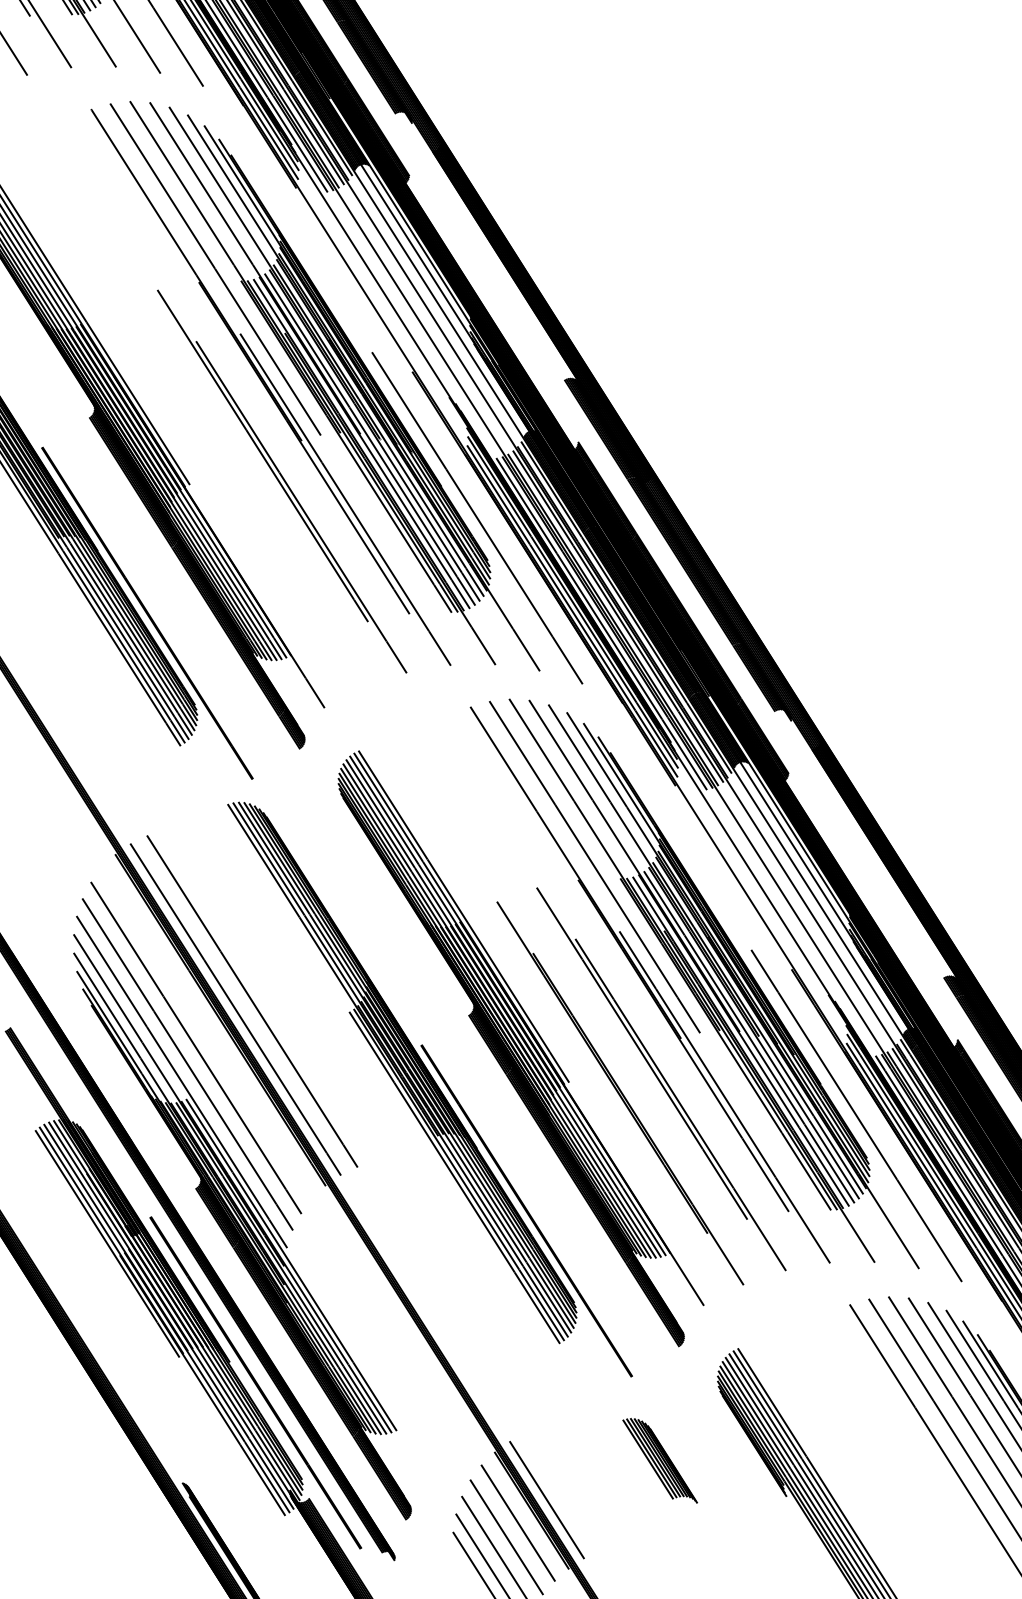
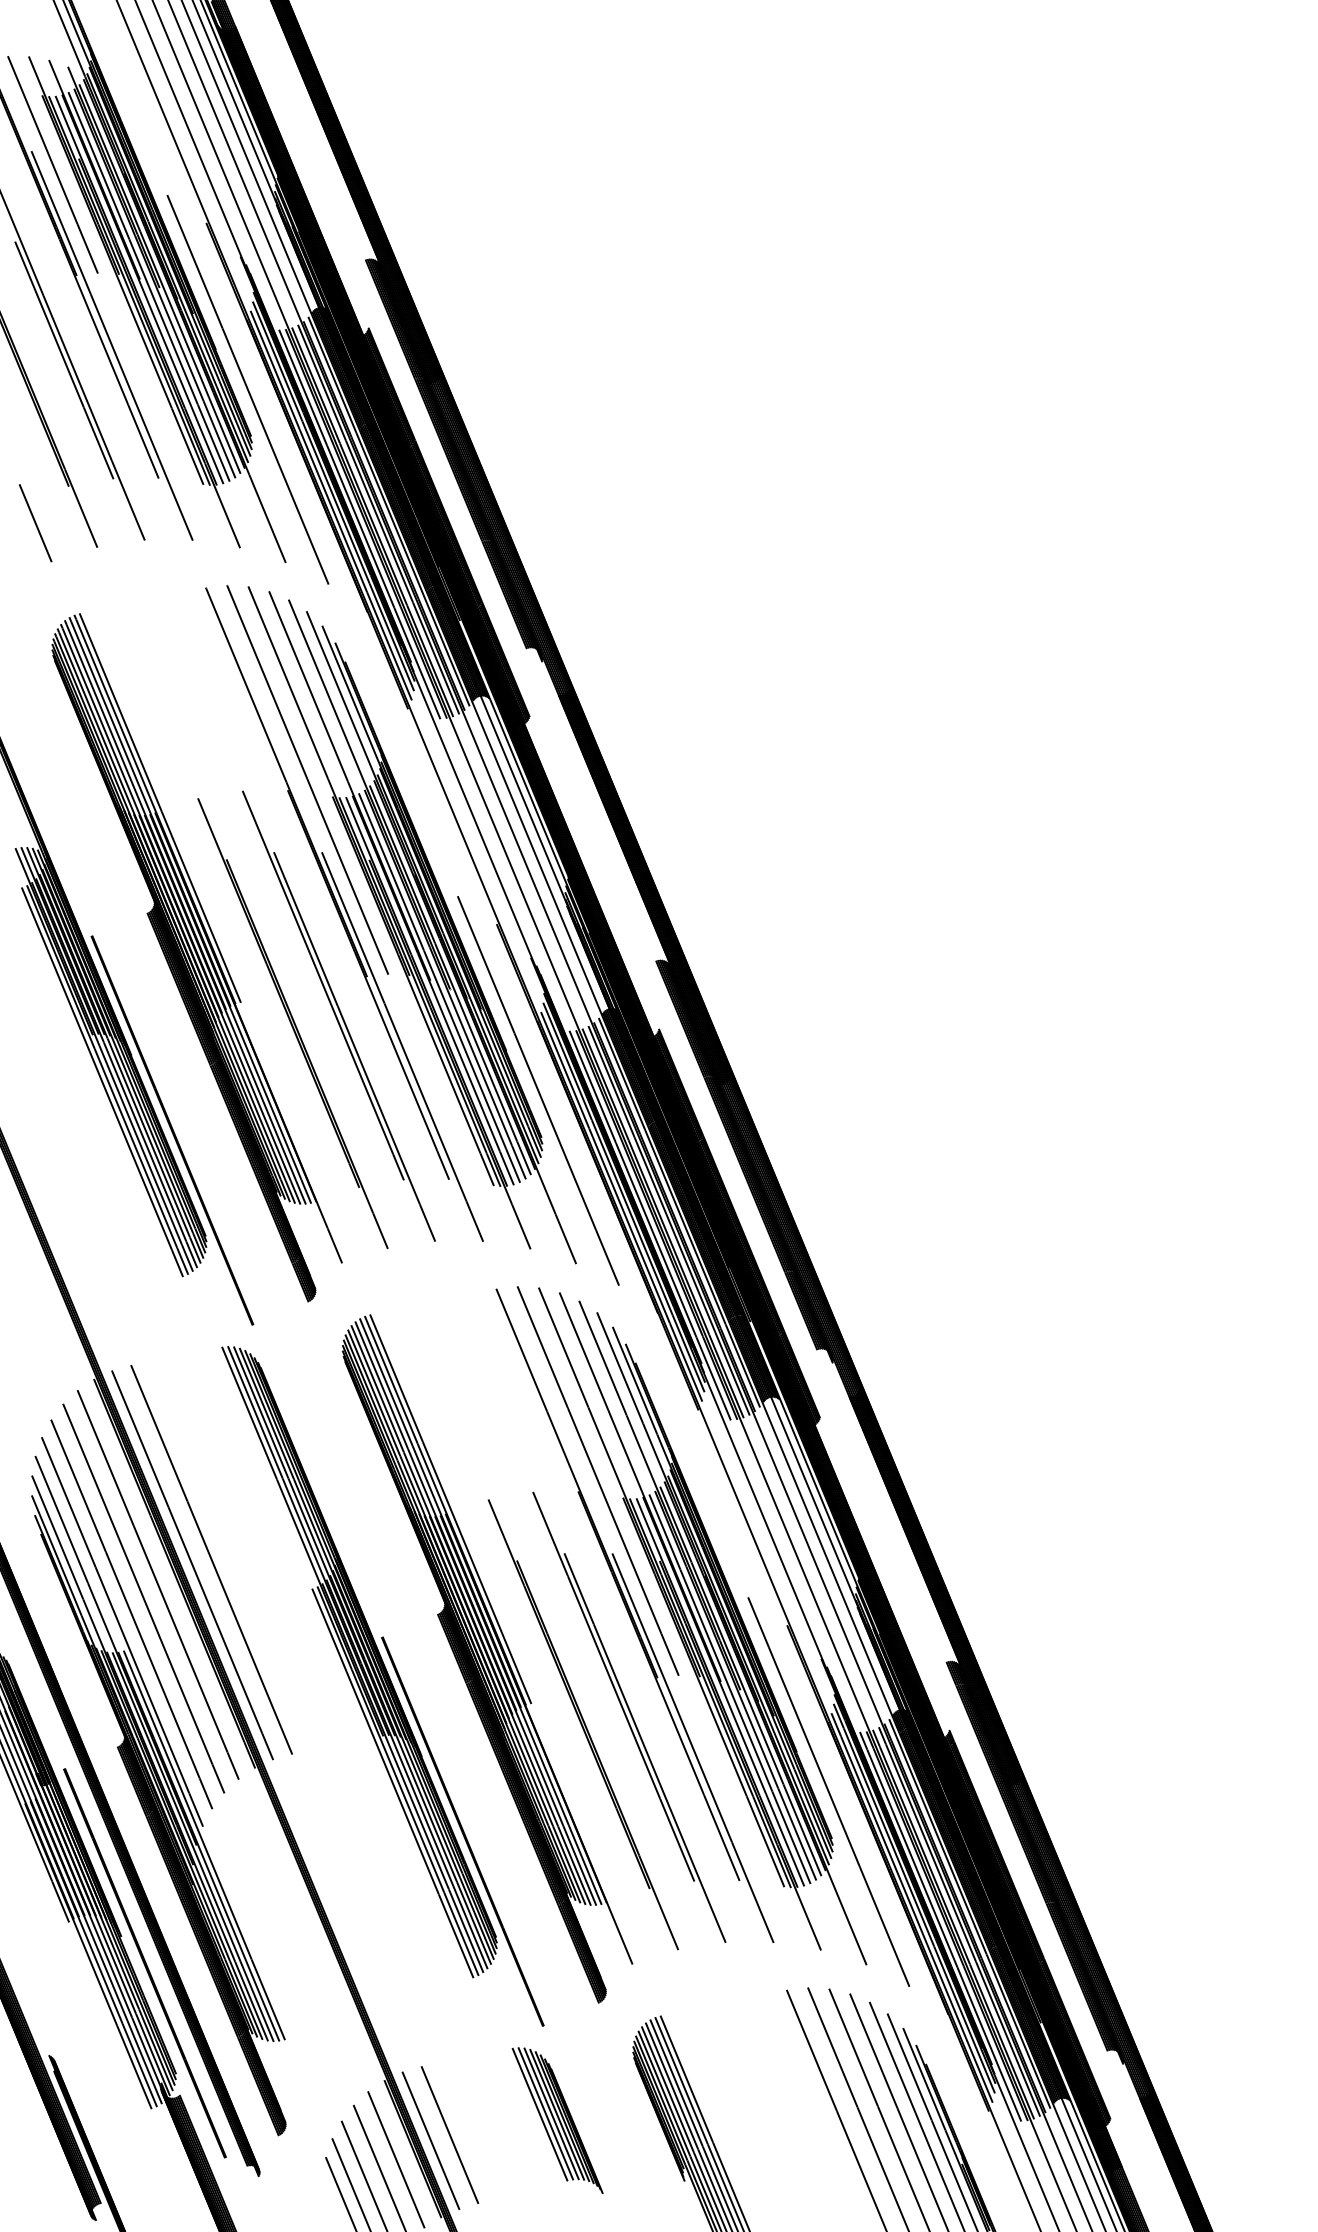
part: (240, 495) -> (292, 1023), added
line: (206, 1032) -> (157, 1584), added
part: (660, 1461) -> (557, 2120), size x1.43
line: (563, 1491) -> (449, 2134), added

